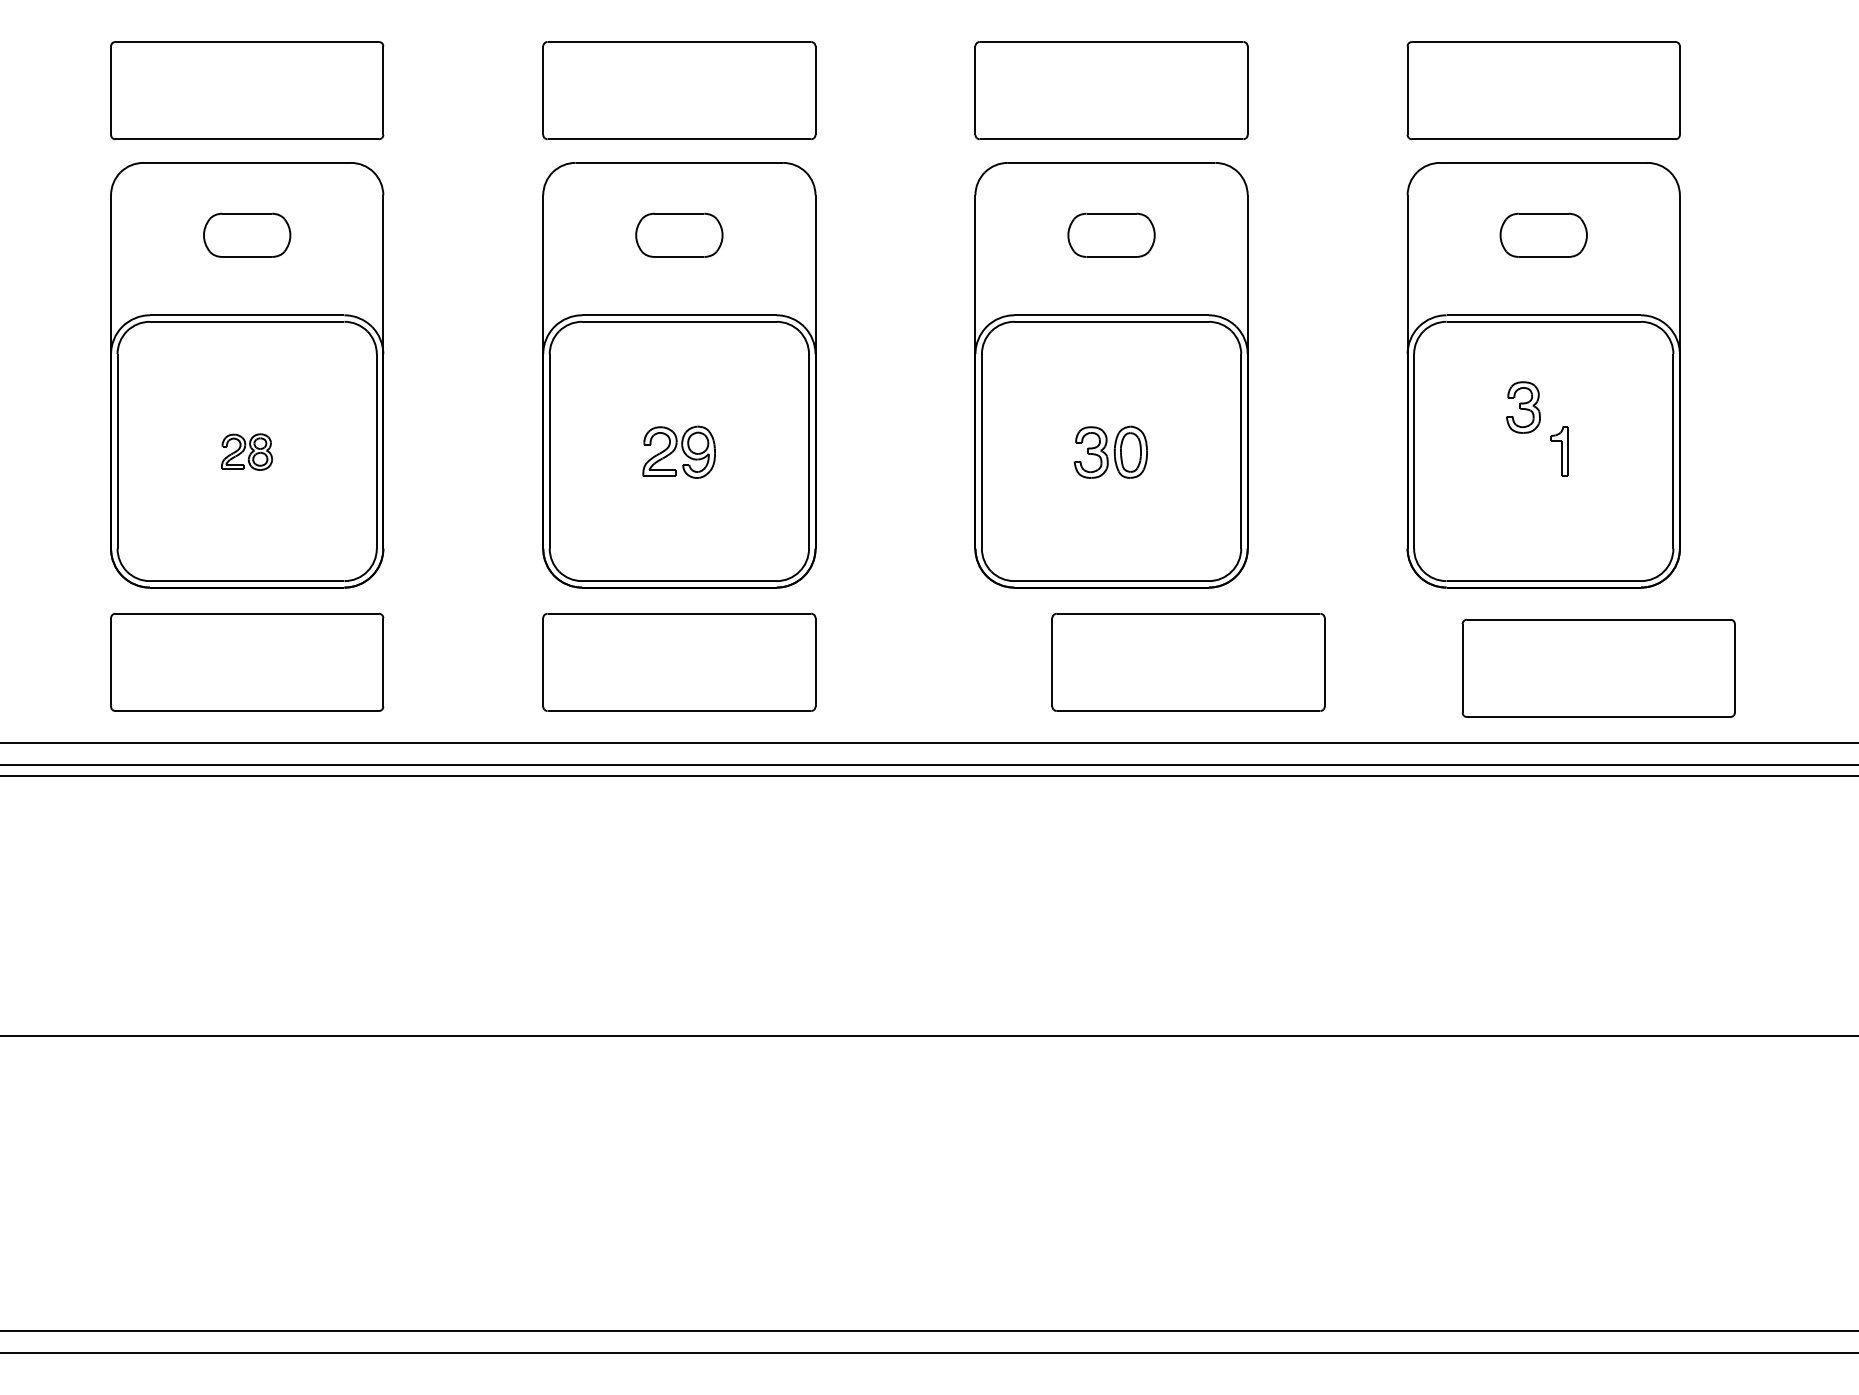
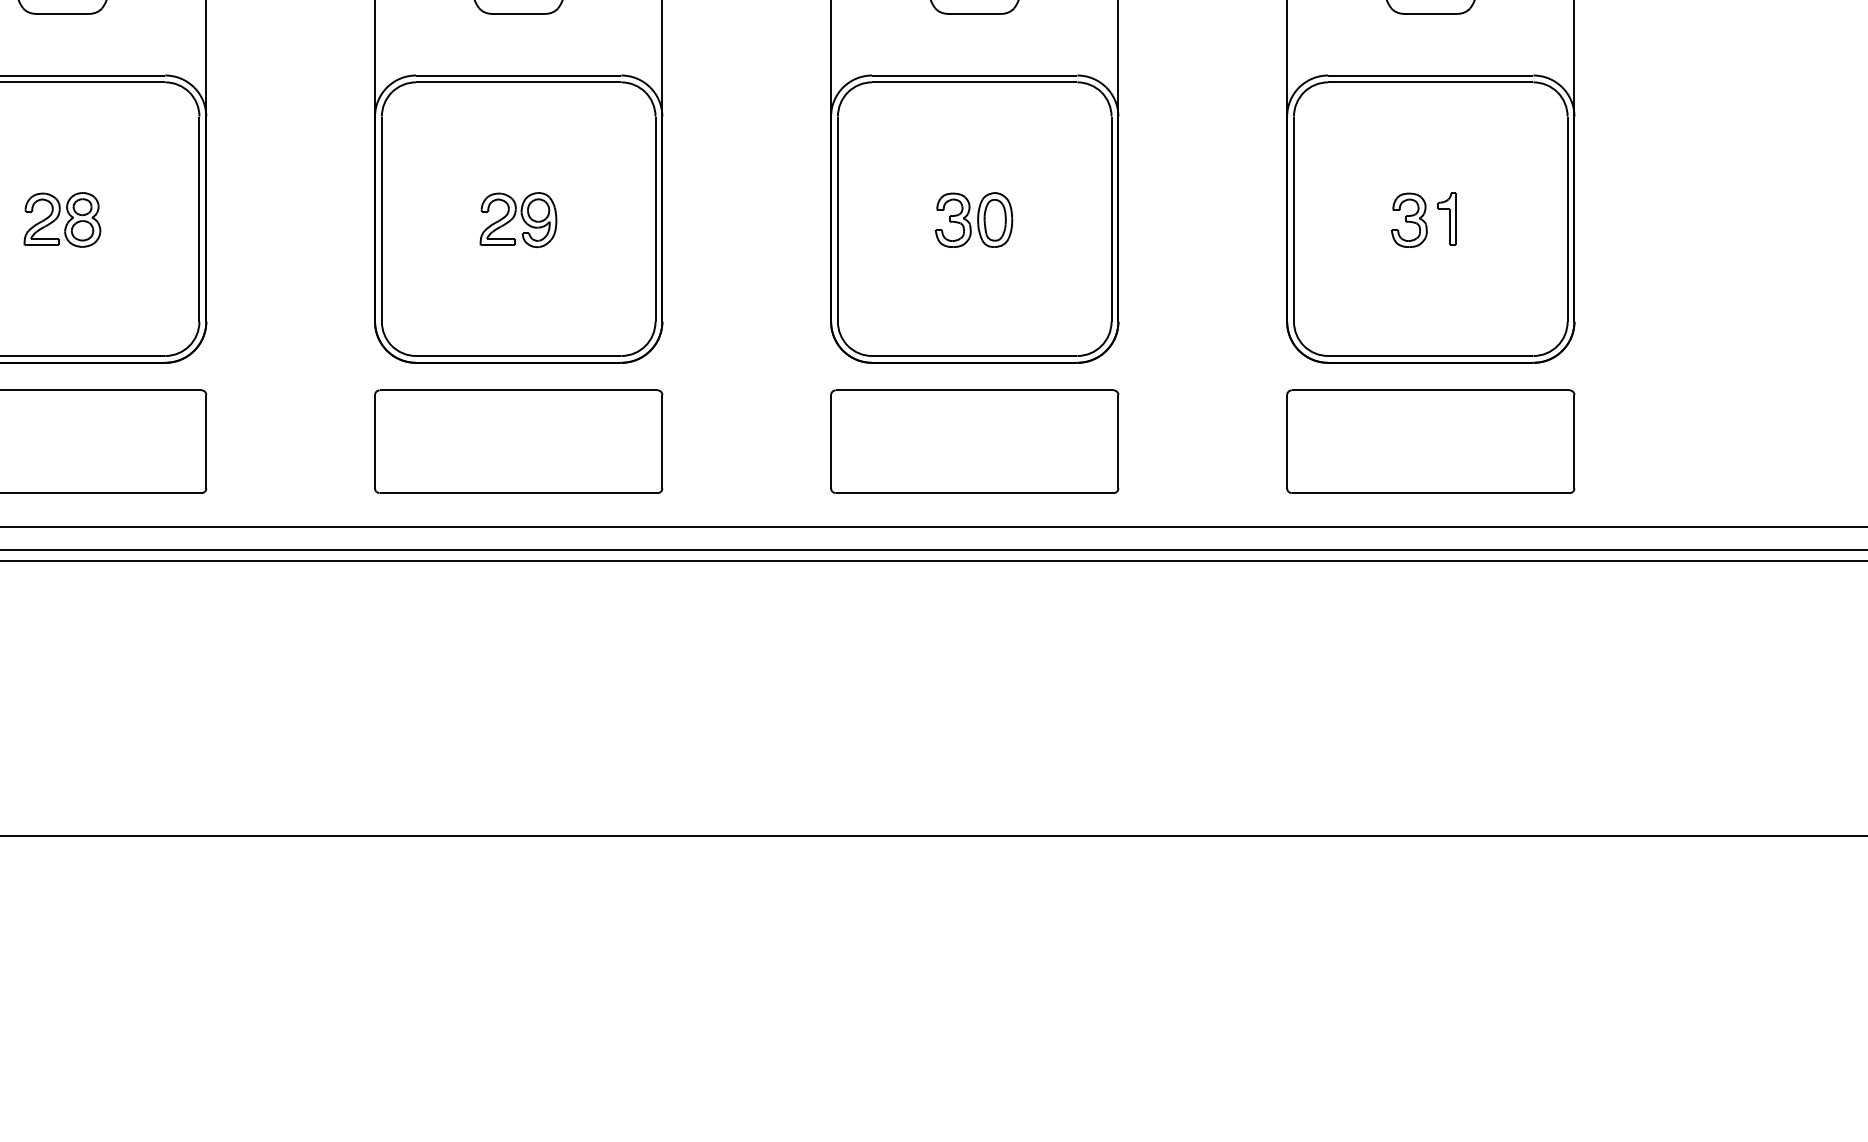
part: (1523, 407) -> (1409, 220), moved
part: (246, 451) -> (61, 219), size x1.43
part: (1188, 662) -> (974, 441), moved
part: (1598, 667) -> (1430, 440), moved

